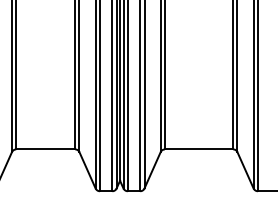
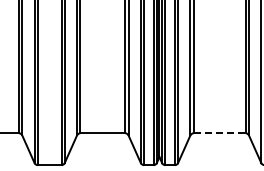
line: (200, 149) -> (220, 133), solid -> dashed

